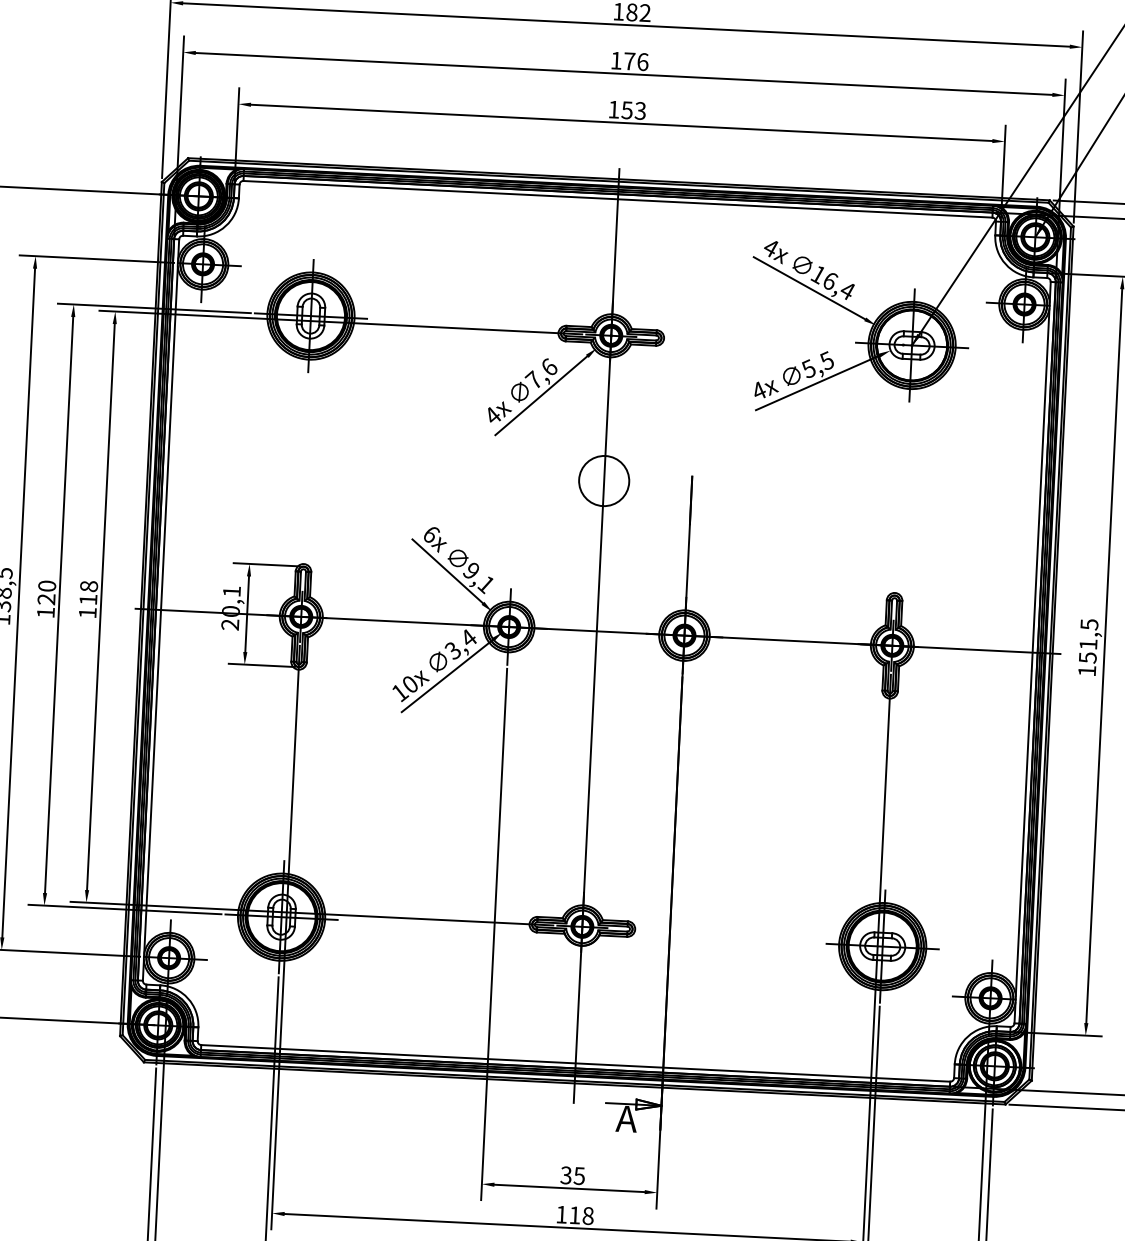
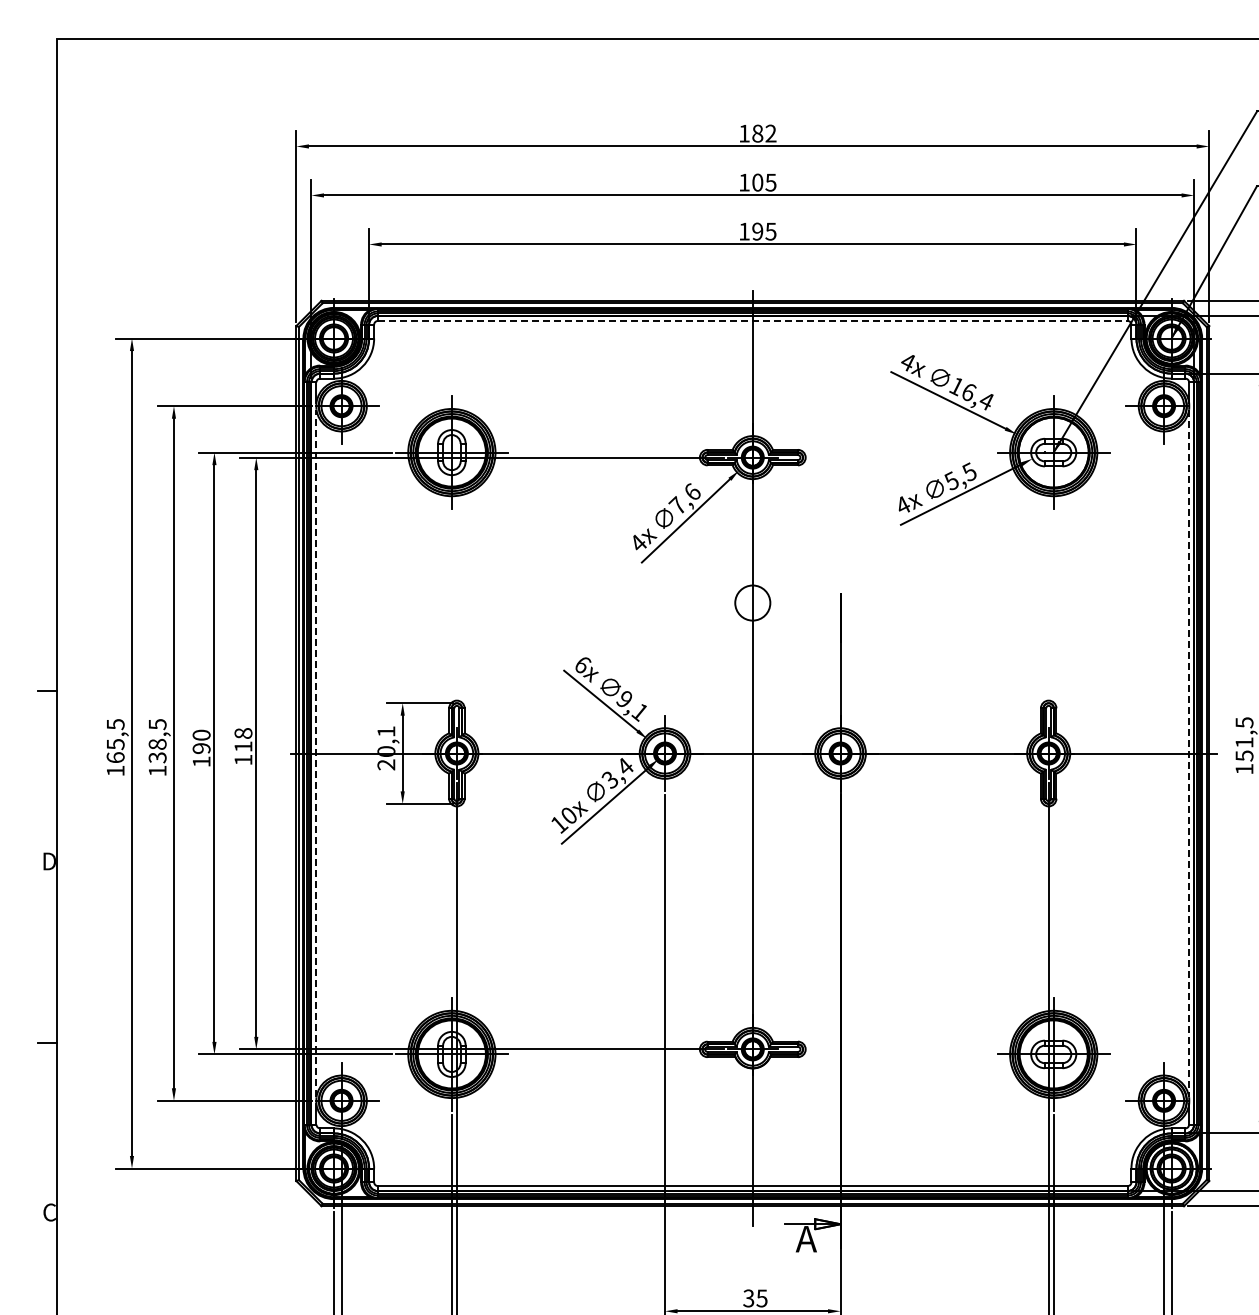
text: (636, 61) -> (764, 182), 176 -> 105
text: (634, 110) -> (764, 231), 153 -> 195
line: (617, 198) -> (752, 320), solid -> dashed
circle: (603, 480) -> (752, 602), size x0.7
text: (46, 599) -> (201, 748), 120 -> 190
line: (161, 610) -> (316, 753), solid -> dashed
line: (1033, 652) -> (1189, 753), solid -> dashed

